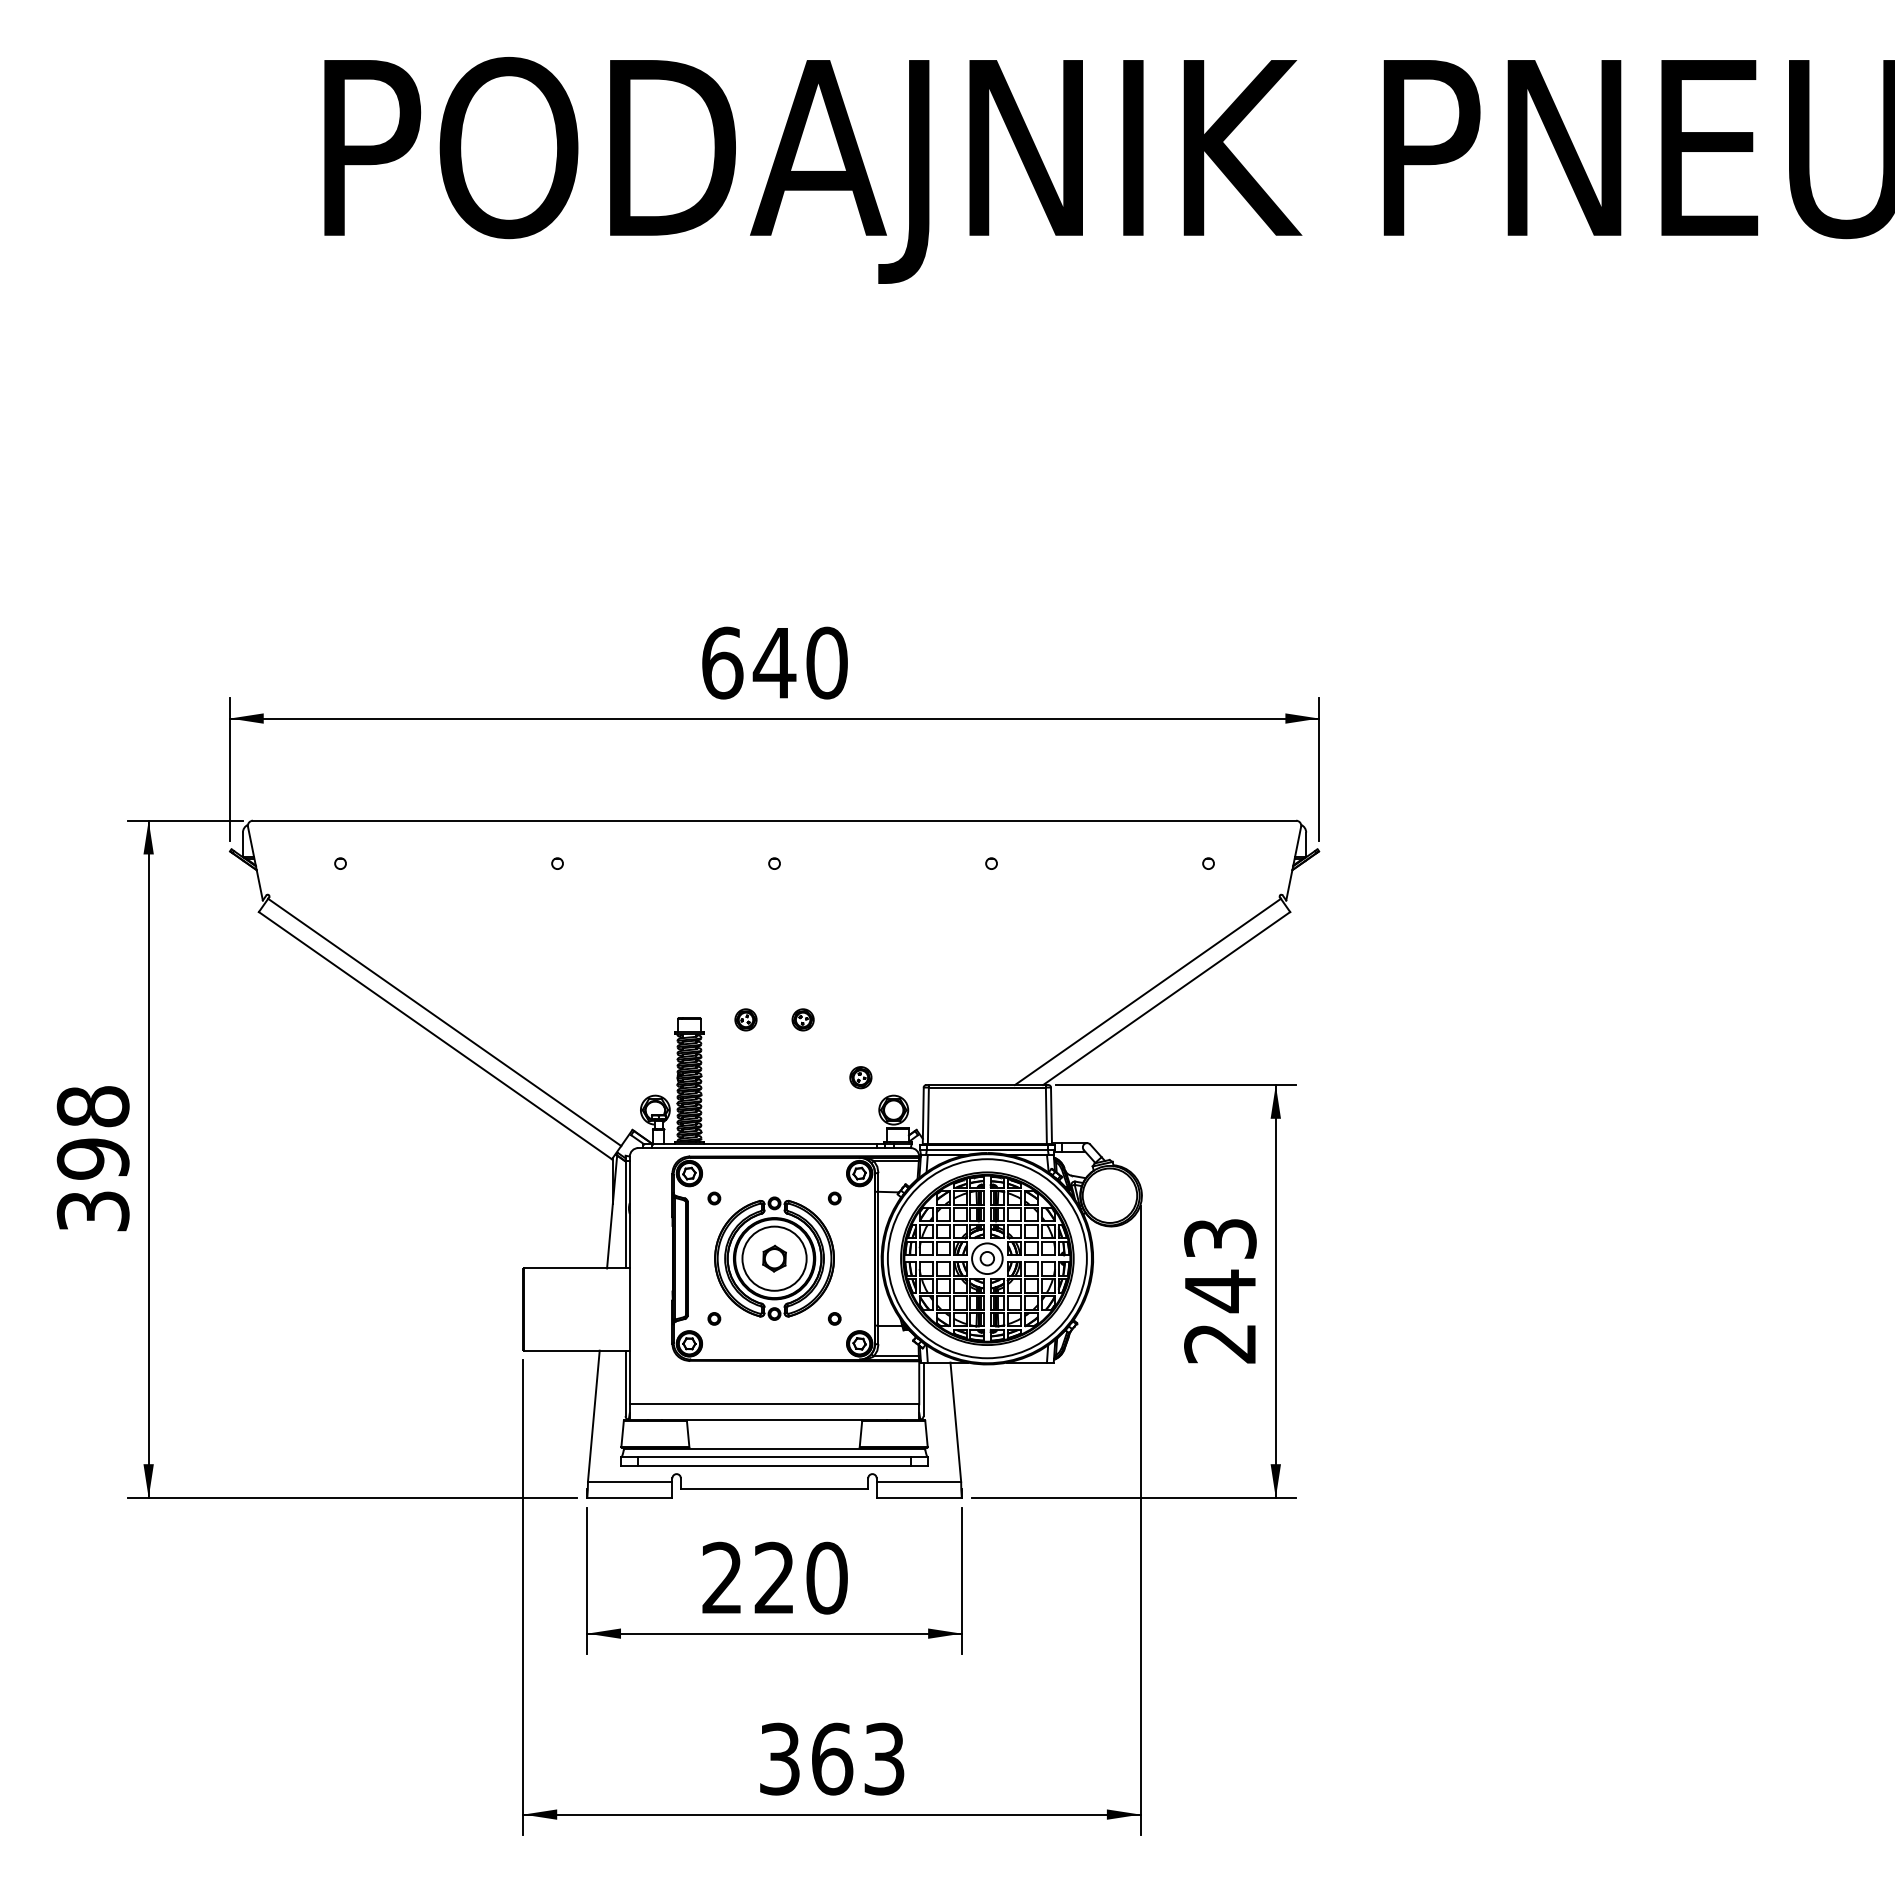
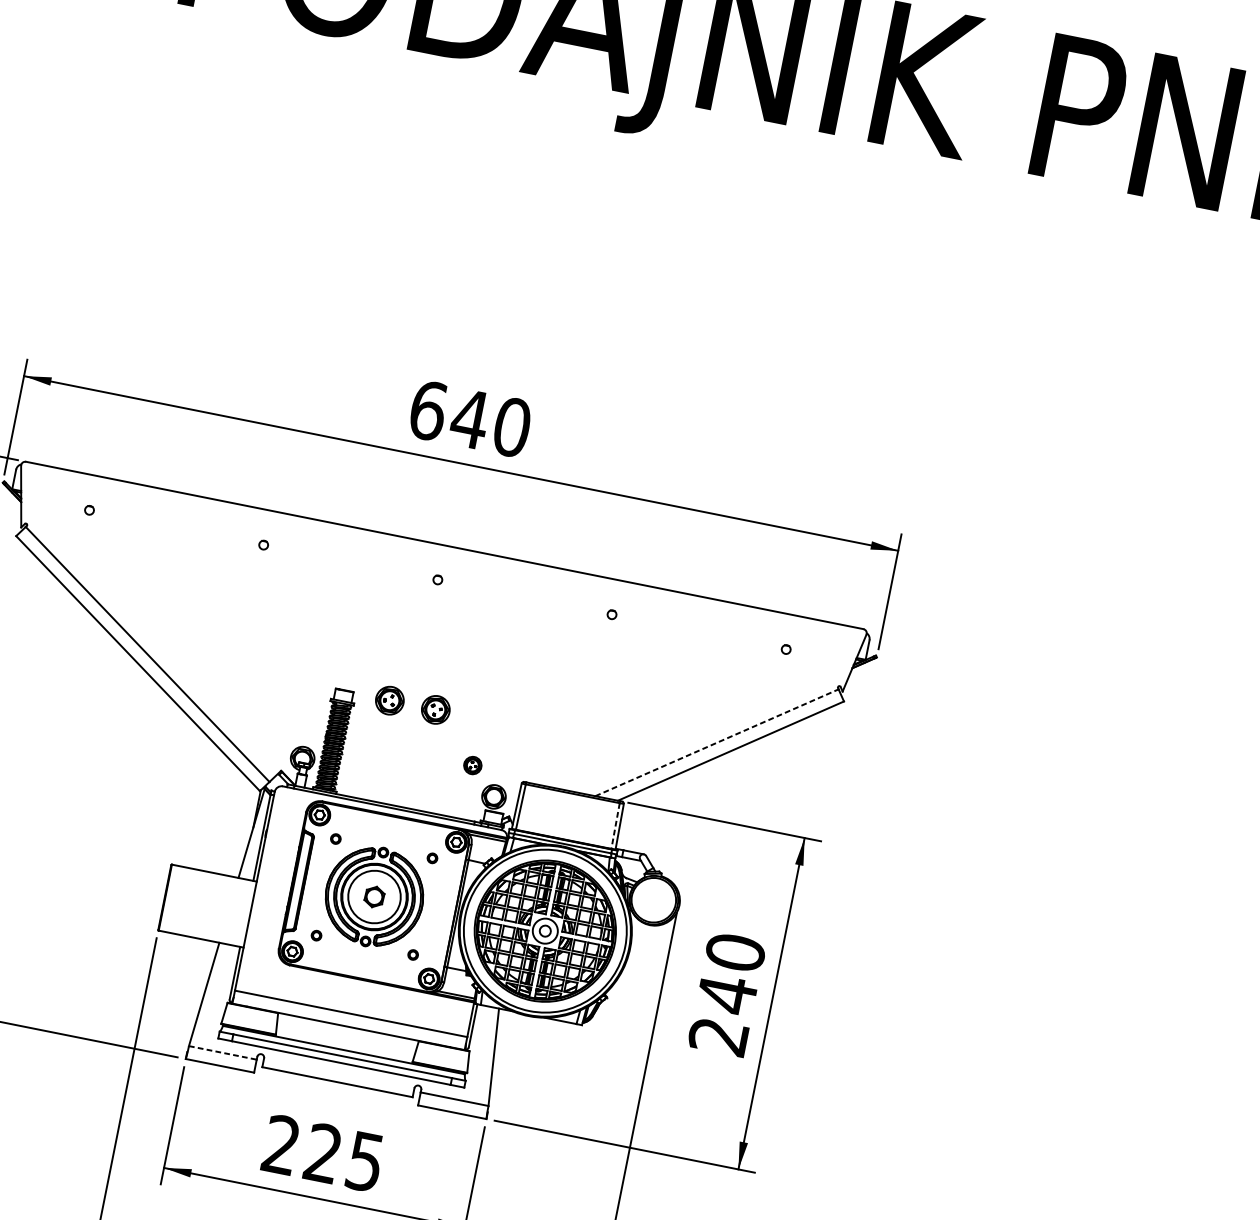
line: (1148, 991) -> (717, 742), solid -> dashed
part: (745, 1019) -> (389, 700), size x1.6
part: (802, 1019) -> (435, 709), size x1.6
line: (1046, 1116) -> (615, 826), solid -> dashed
text: (1220, 1238) -> (735, 952), 243 -> 240
line: (630, 1481) -> (223, 1052), solid -> dashed
text: (826, 1577) -> (365, 1161), 220 -> 225

